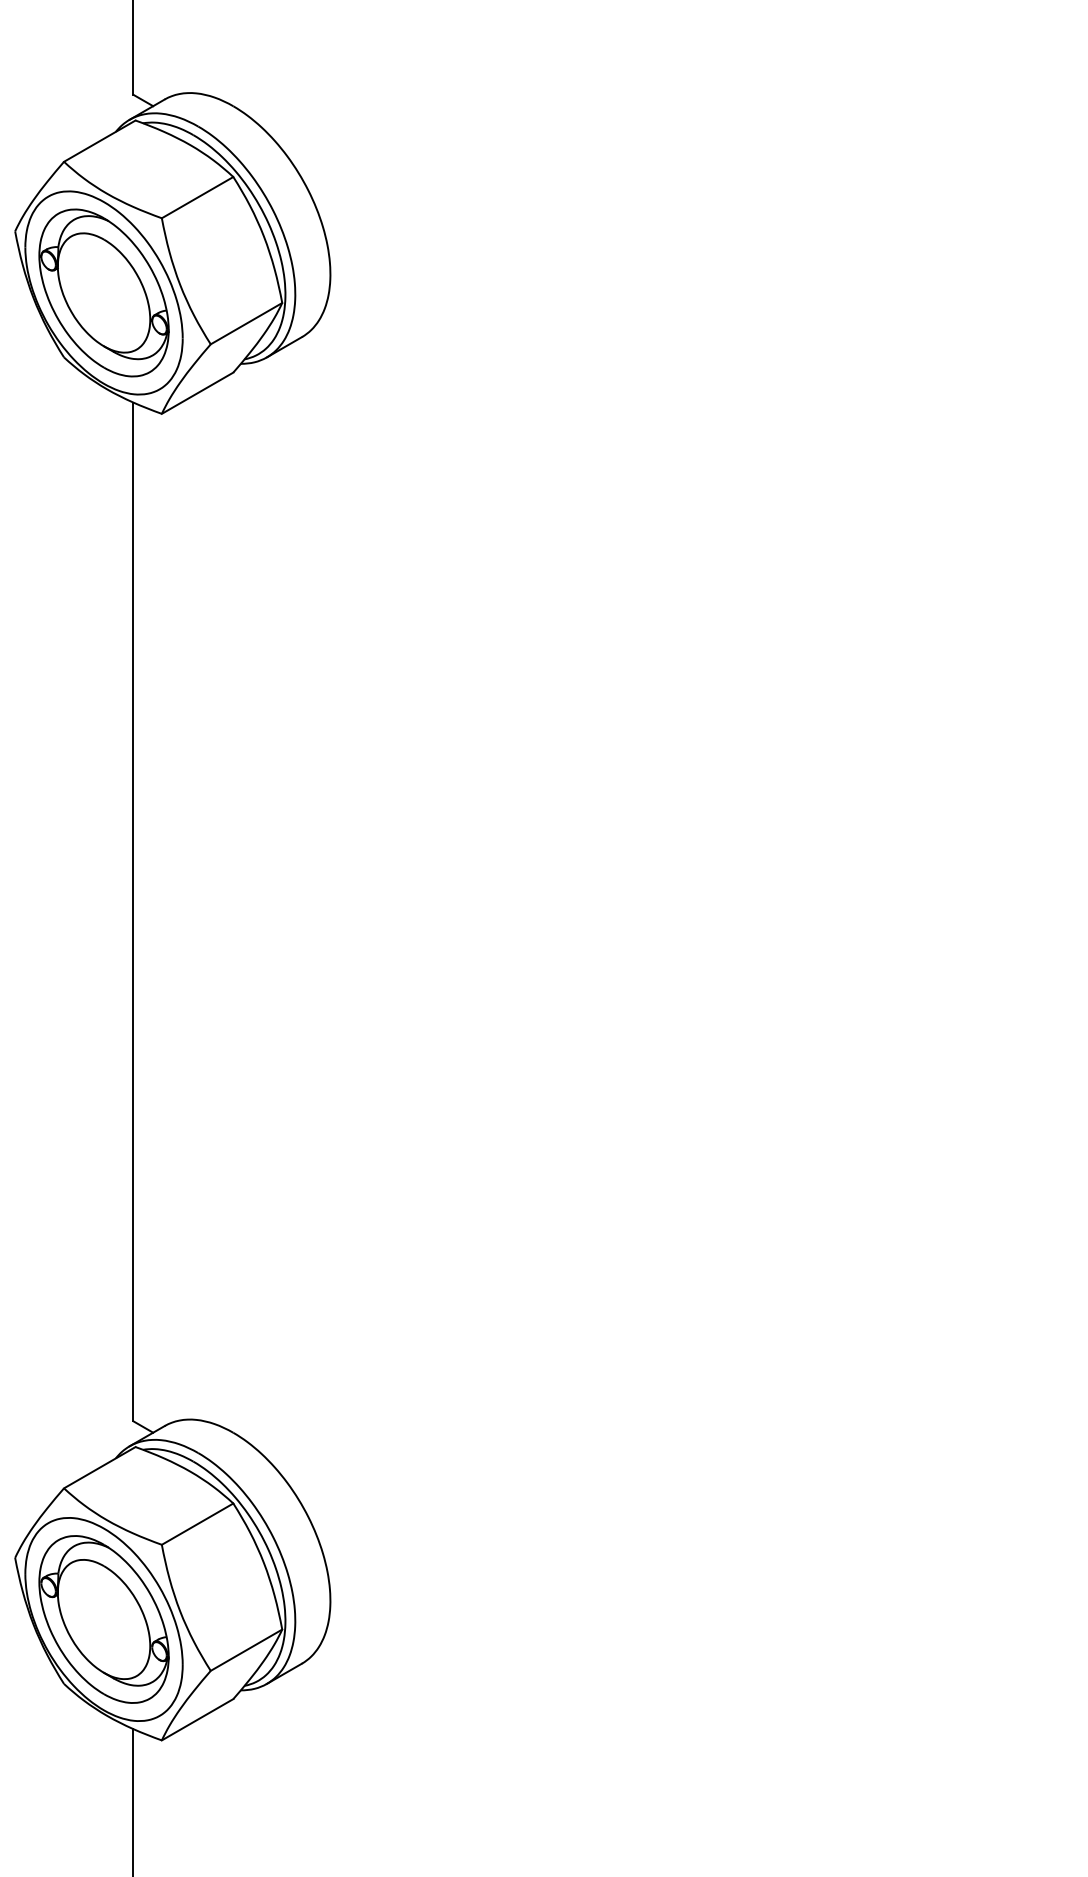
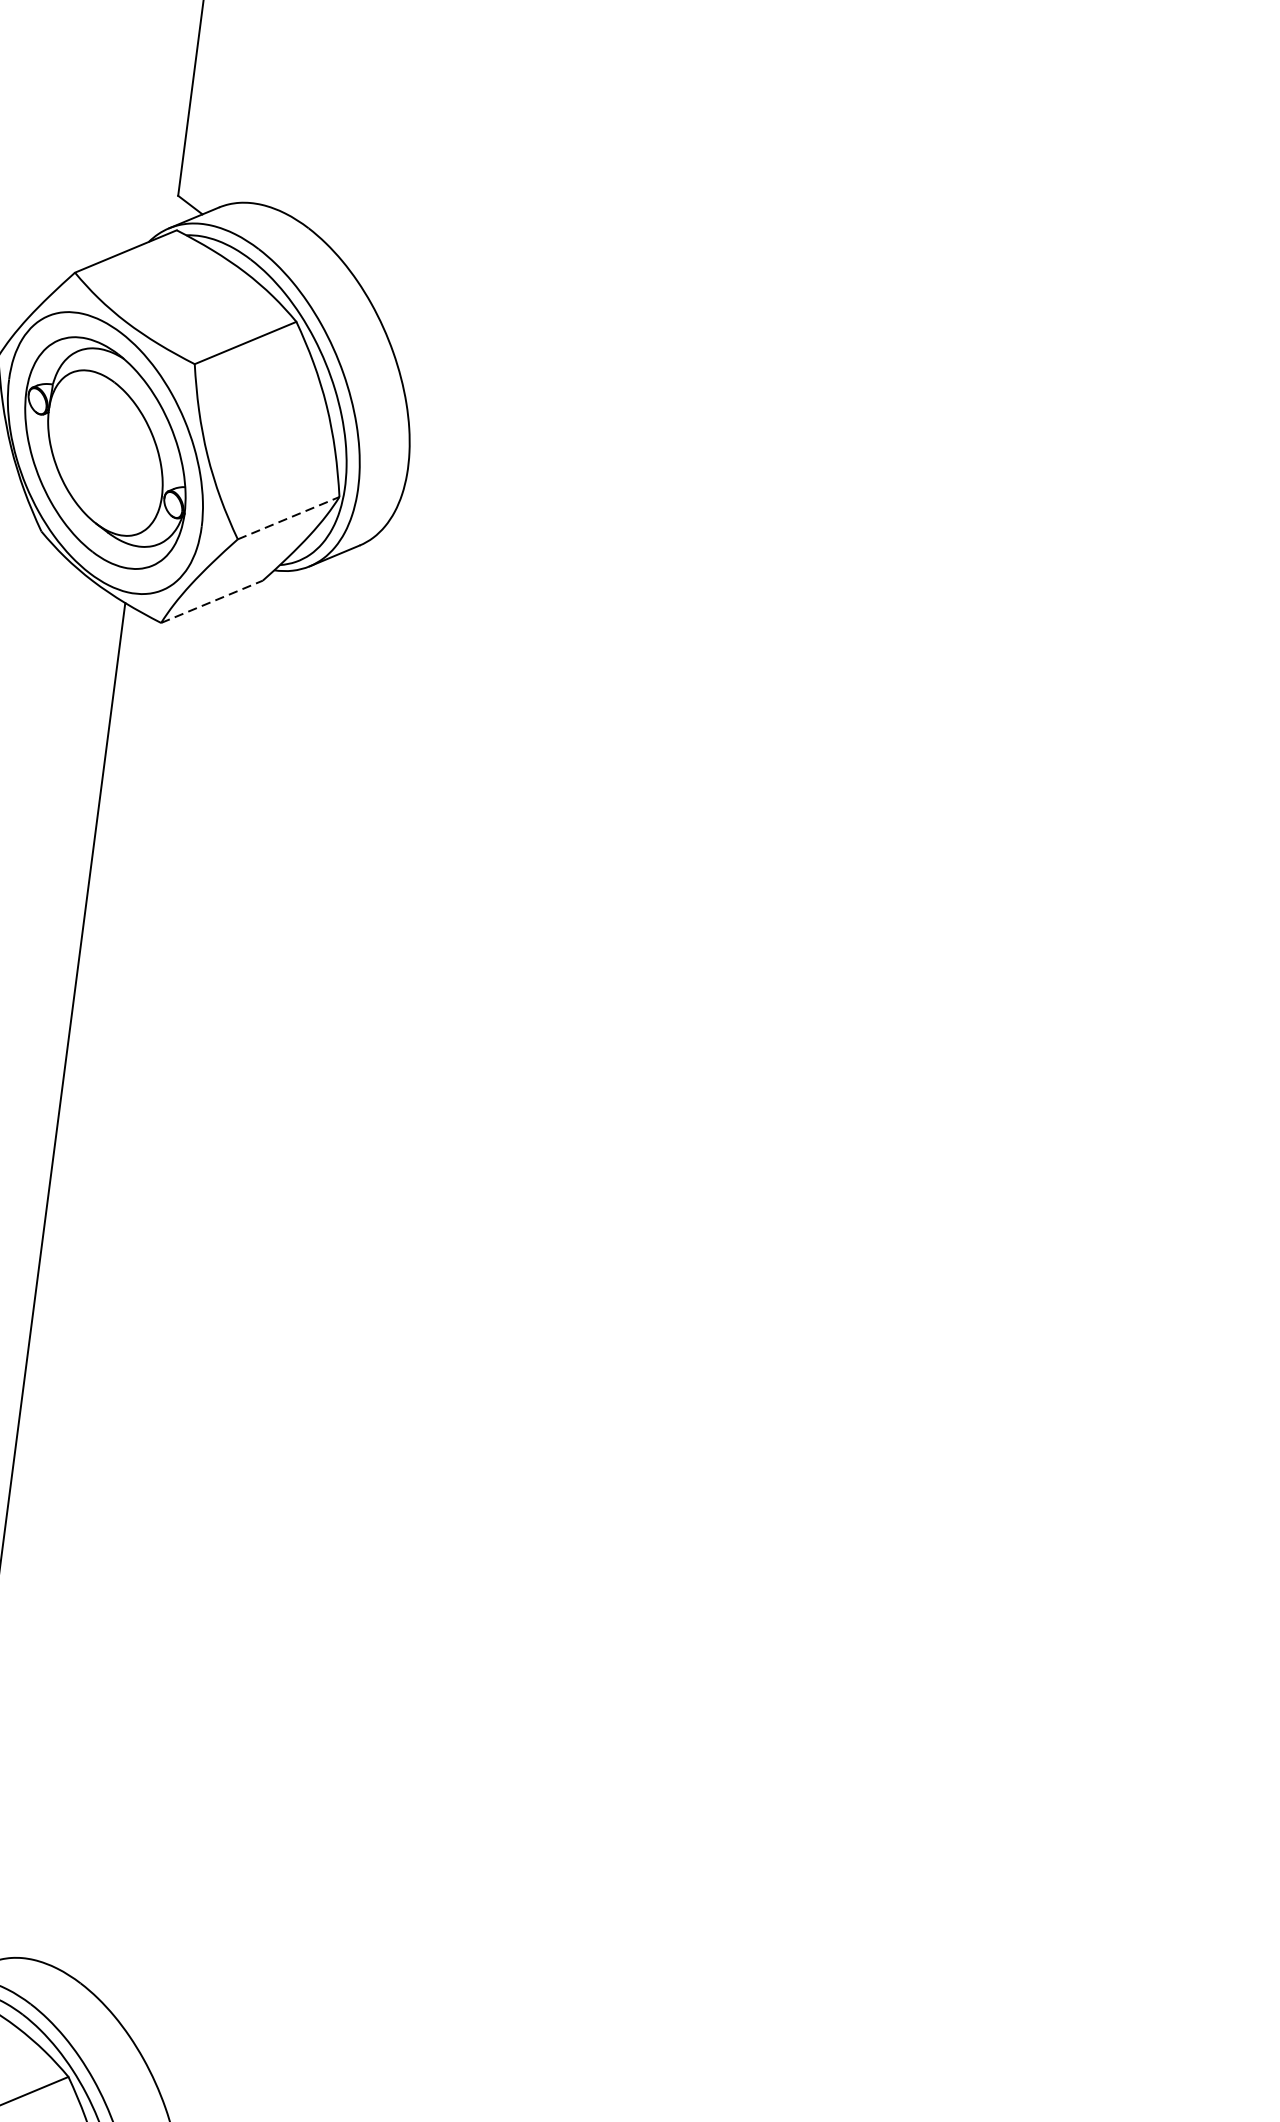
line: (246, 323) -> (288, 517), solid -> dashed
line: (198, 393) -> (213, 602), solid -> dashed

